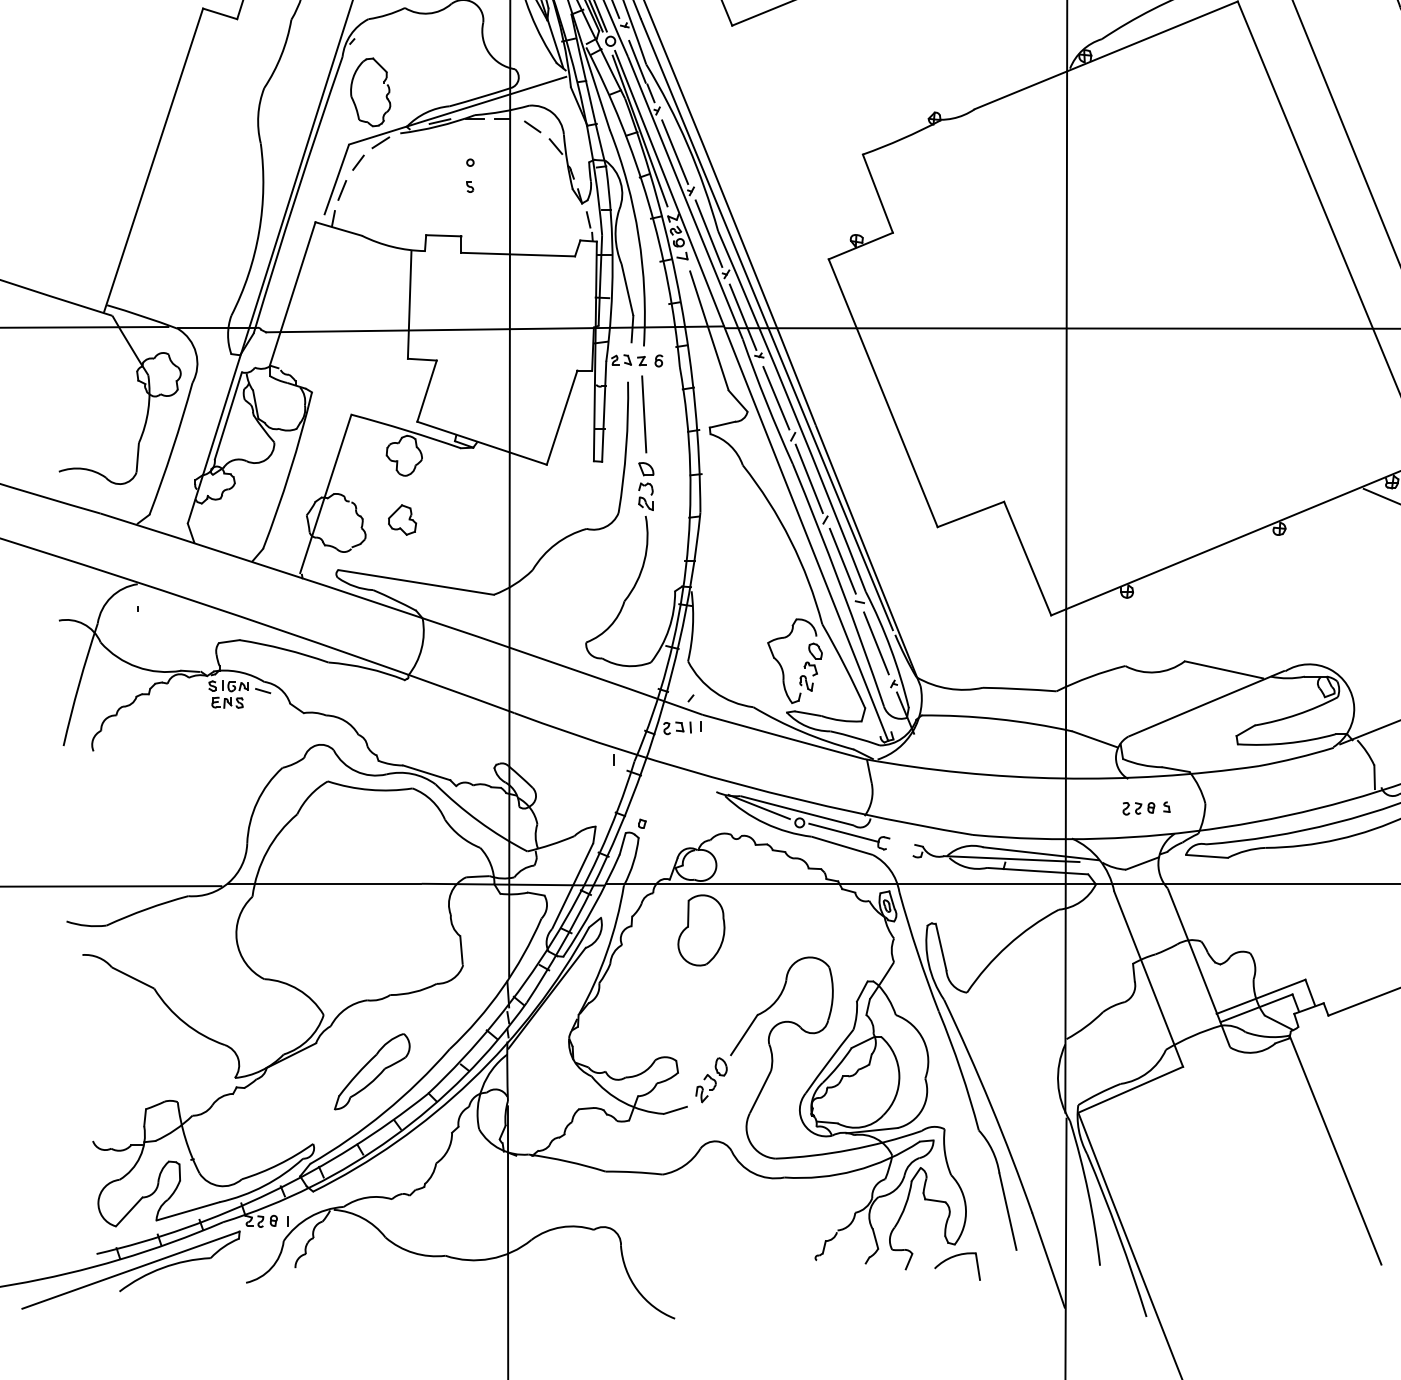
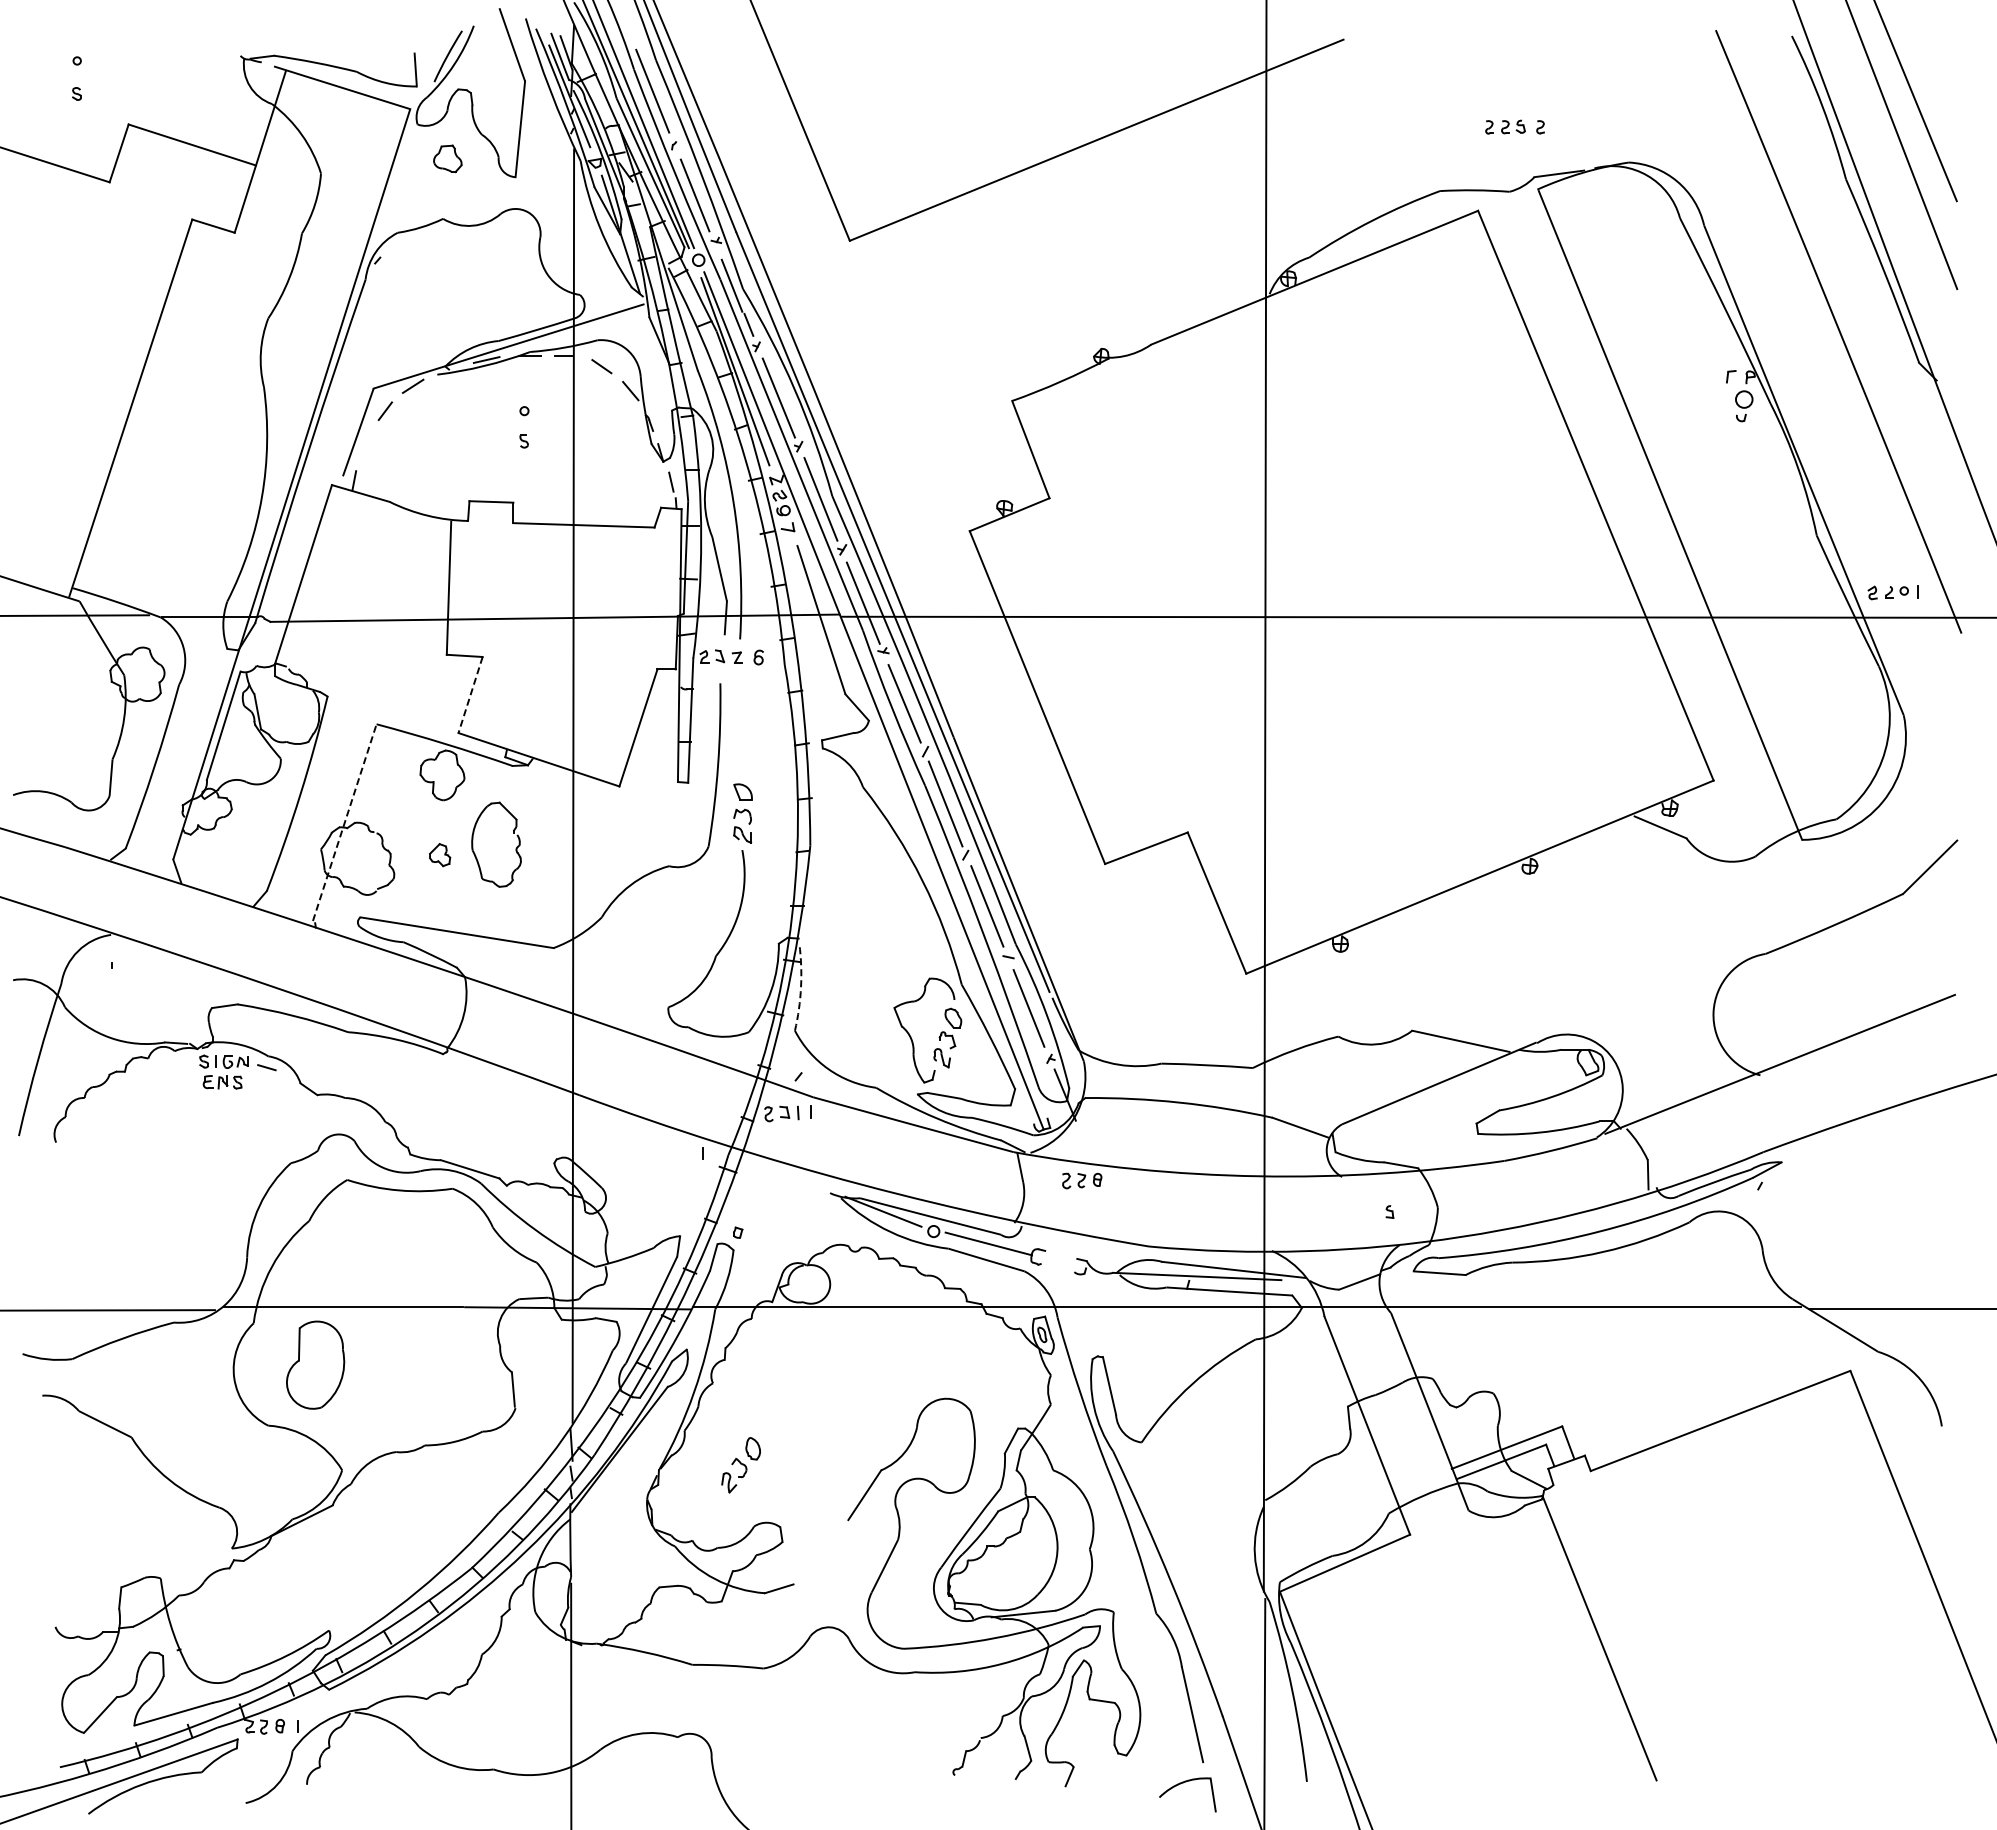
part: (385, 95) -> (515, 848), moved
line: (342, 190) -> (365, 445), removed
line: (426, 391) -> (470, 695), solid -> dashed
line: (644, 414) -> (740, 723), removed
line: (325, 493) -> (344, 822), solid -> dashed
part: (402, 519) -> (439, 854), size x0.6
arc: (693, 626) -> (801, 987), solid -> dashed
part: (1139, 808) -> (1082, 1180), moved
part: (701, 929) -> (315, 1364), moved
part: (372, 1071) -> (402, 1540), removed
part: (711, 1080) -> (740, 1465), moved
part: (954, 1257) -> (1183, 1783), moved

